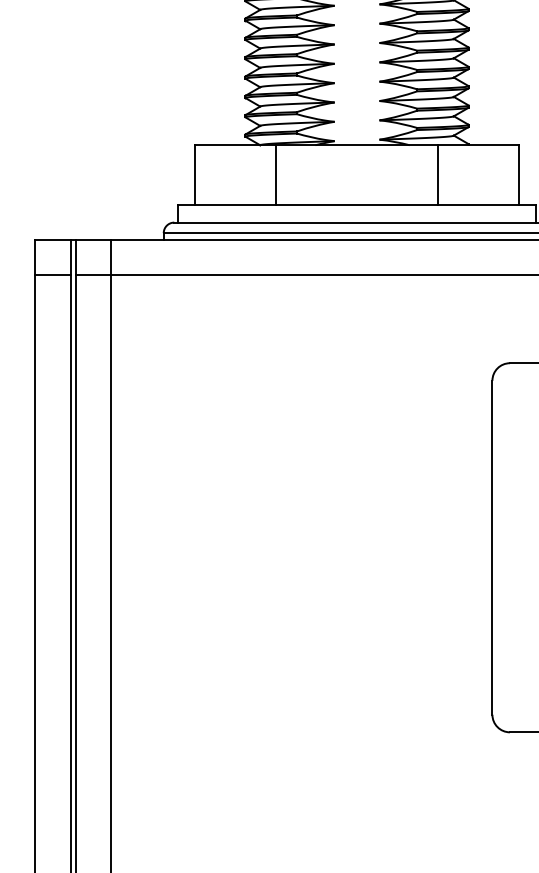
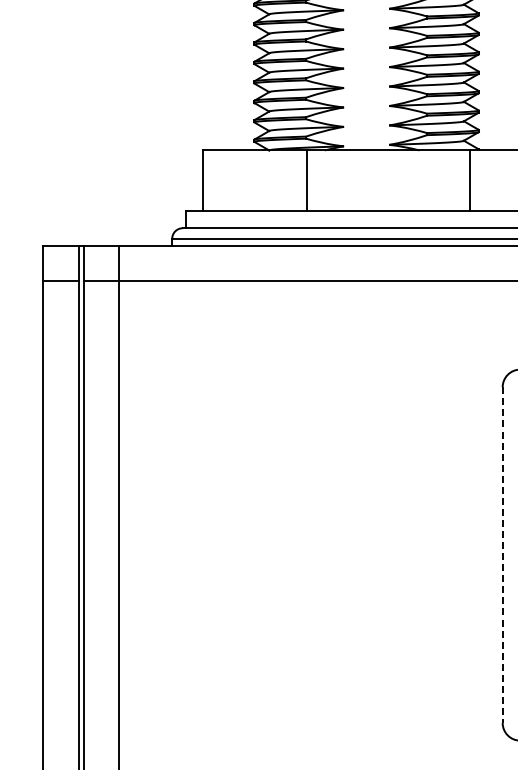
line: (275, 175) -> (306, 180), moved
line: (438, 175) -> (470, 180), moved
line: (492, 547) -> (502, 554), solid -> dashed

